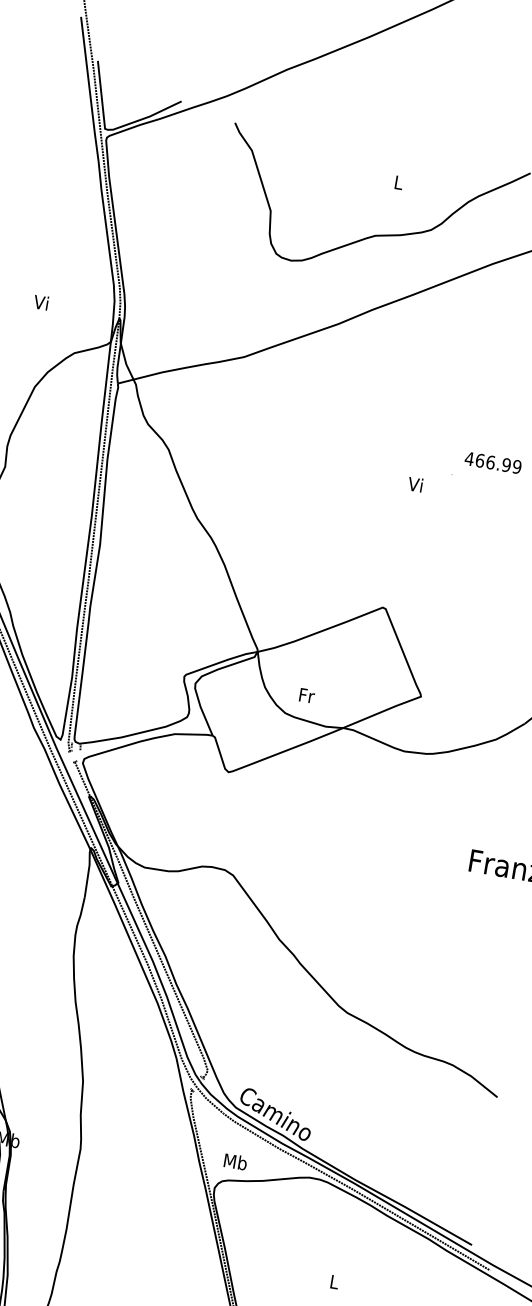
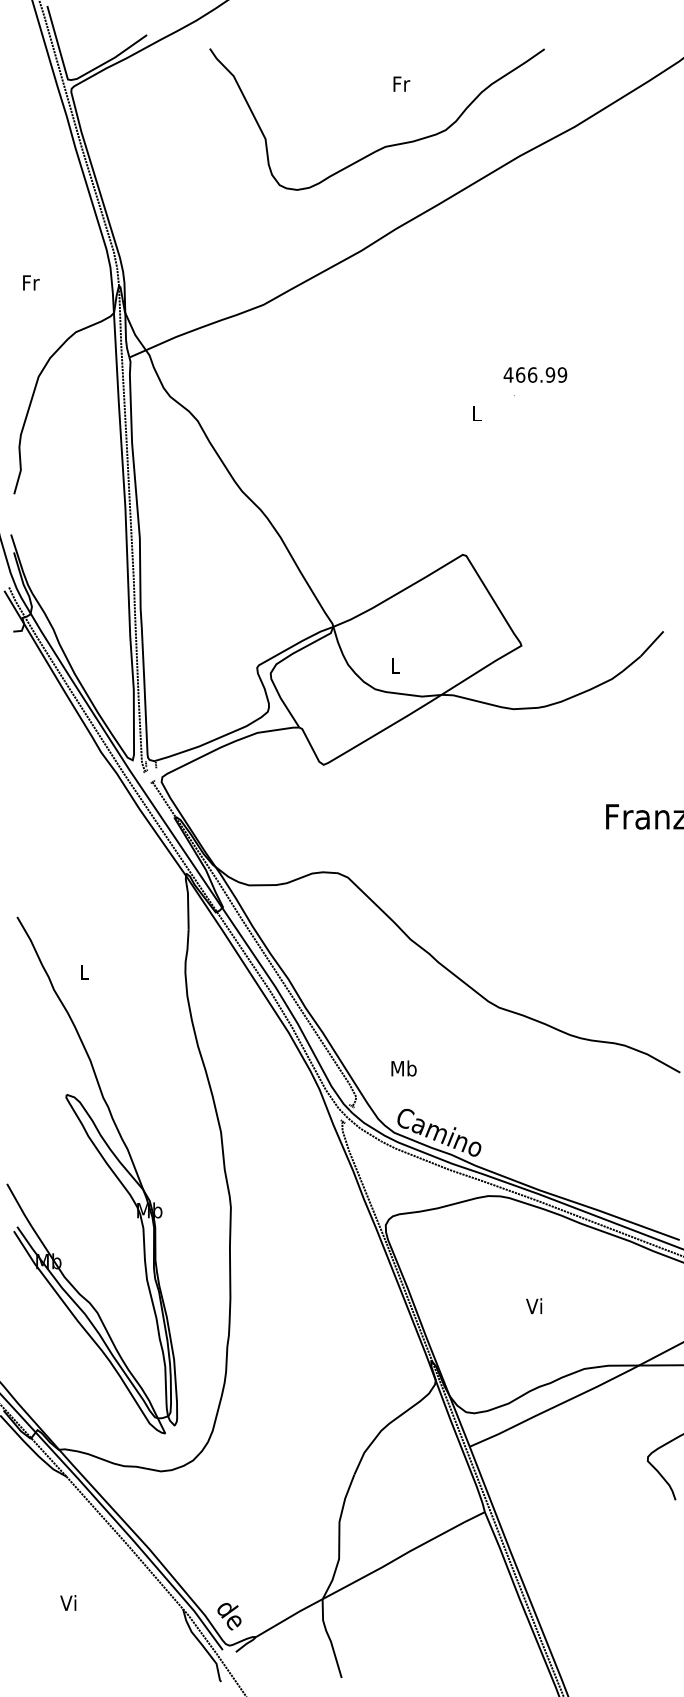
text: (399, 182) -> (401, 83), L -> Fr
text: (41, 302) -> (30, 282), Vi -> Fr
text: (493, 462) -> (535, 374), moved
text: (415, 484) -> (475, 413), Vi -> L
text: (306, 695) -> (395, 665), Fr -> L
text: (235, 1161) -> (403, 1068), moved
text: (333, 1282) -> (534, 1306), L -> Vi

